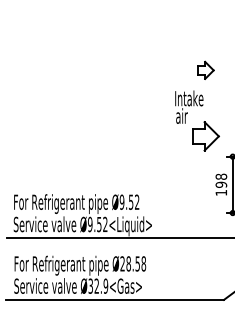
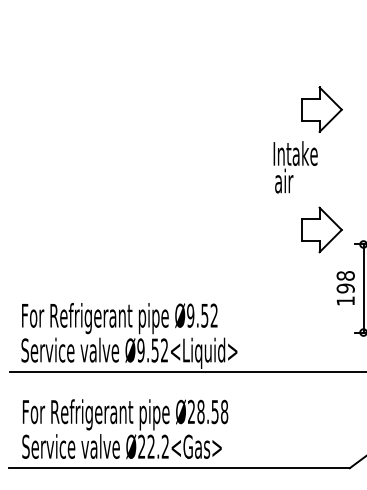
part: (205, 70) -> (320, 109), size x1.67
part: (205, 136) -> (320, 230), moved
text: (98, 285) -> (153, 445), Ø32.9<Gas> -> Ø22.2<Gas>

